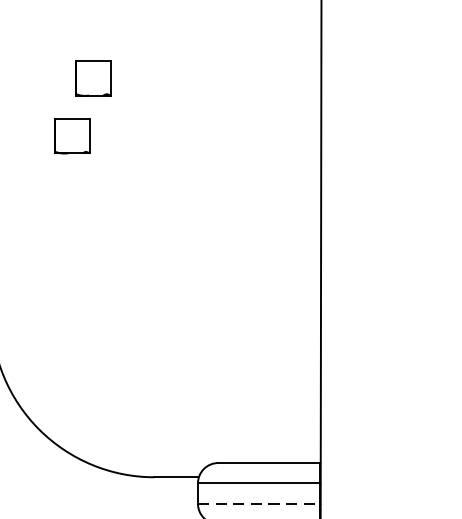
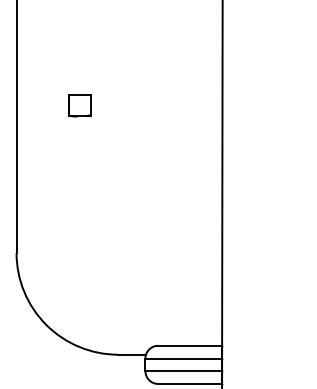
part: (71, 135) -> (66, 141), removed
line: (260, 504) -> (184, 371), dashed -> solid

